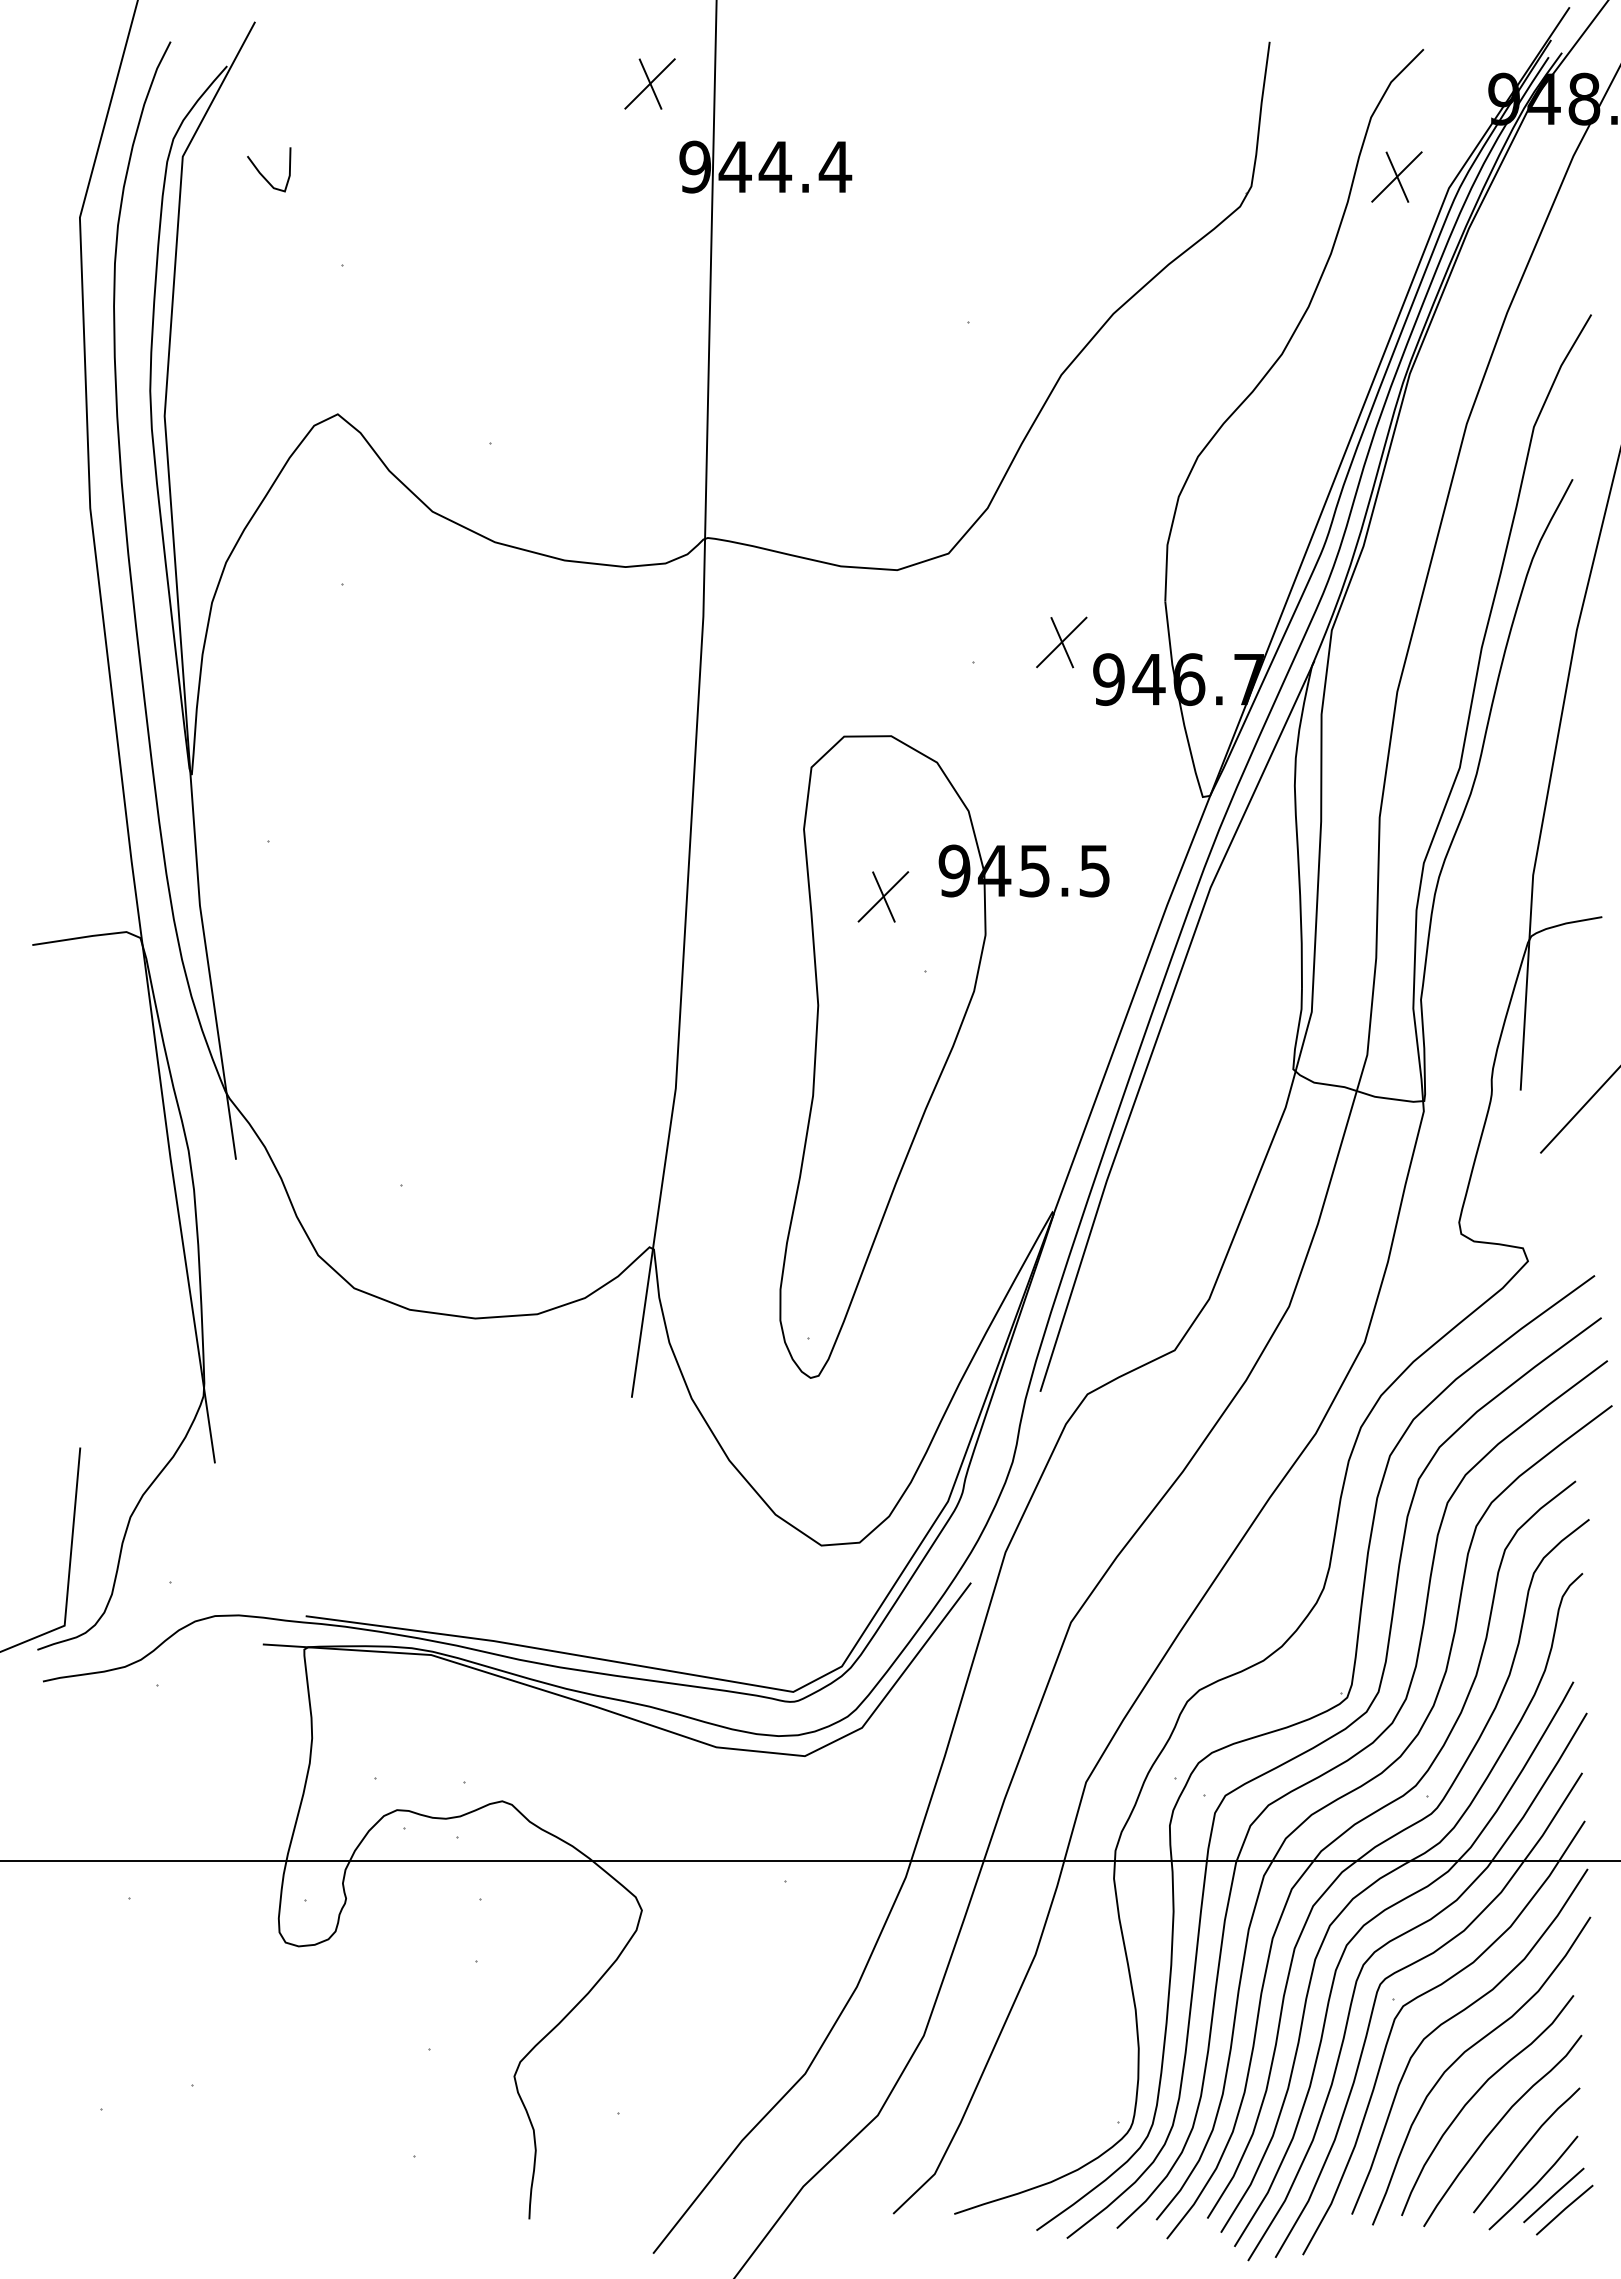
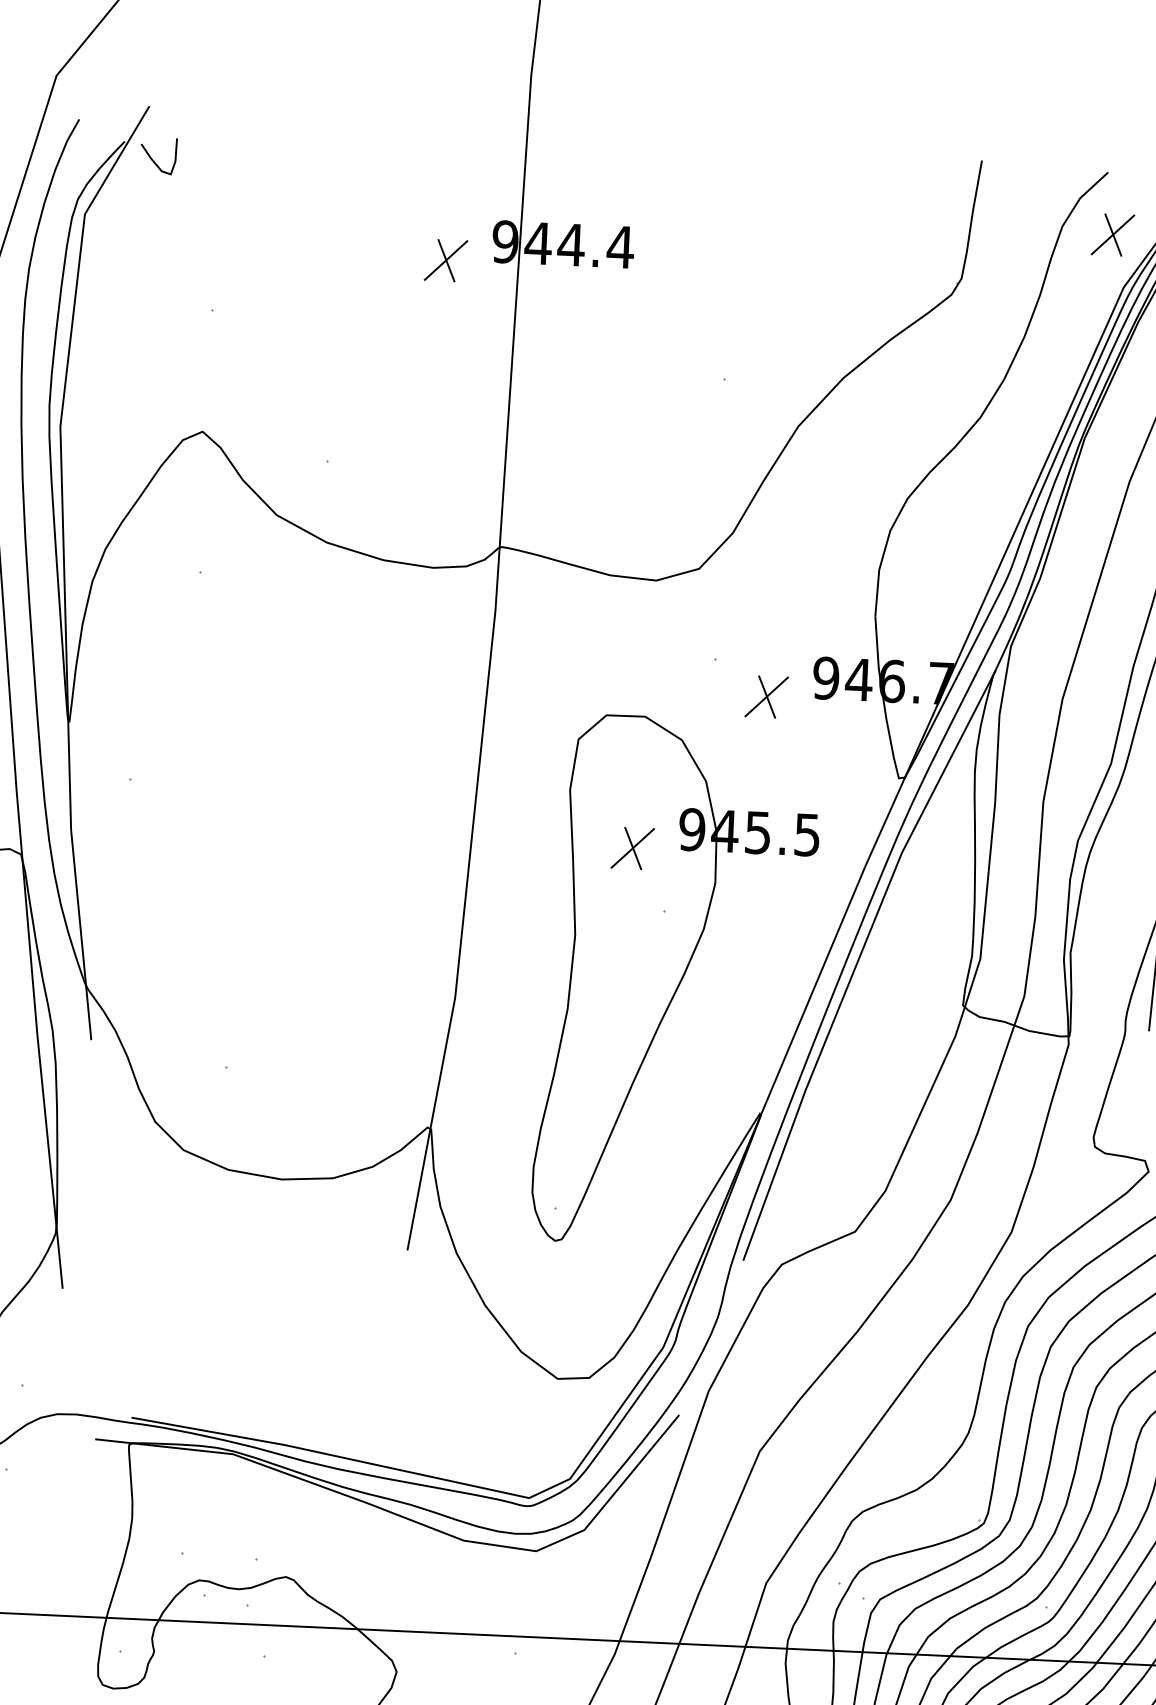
part: (649, 83) -> (445, 260), moved
curve: (263, 175) -> (153, 160), moved
part: (1396, 176) -> (1112, 234), moved
part: (1061, 642) -> (766, 696), moved

